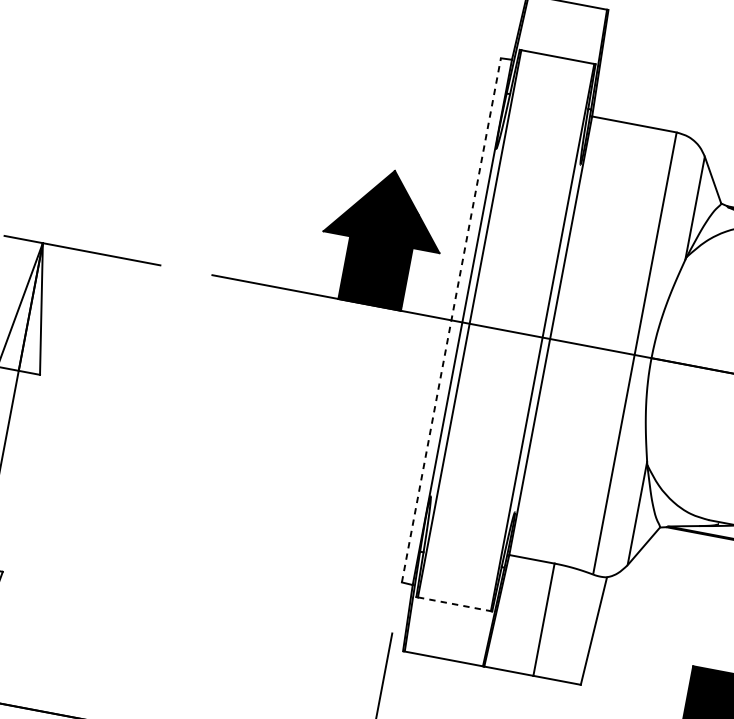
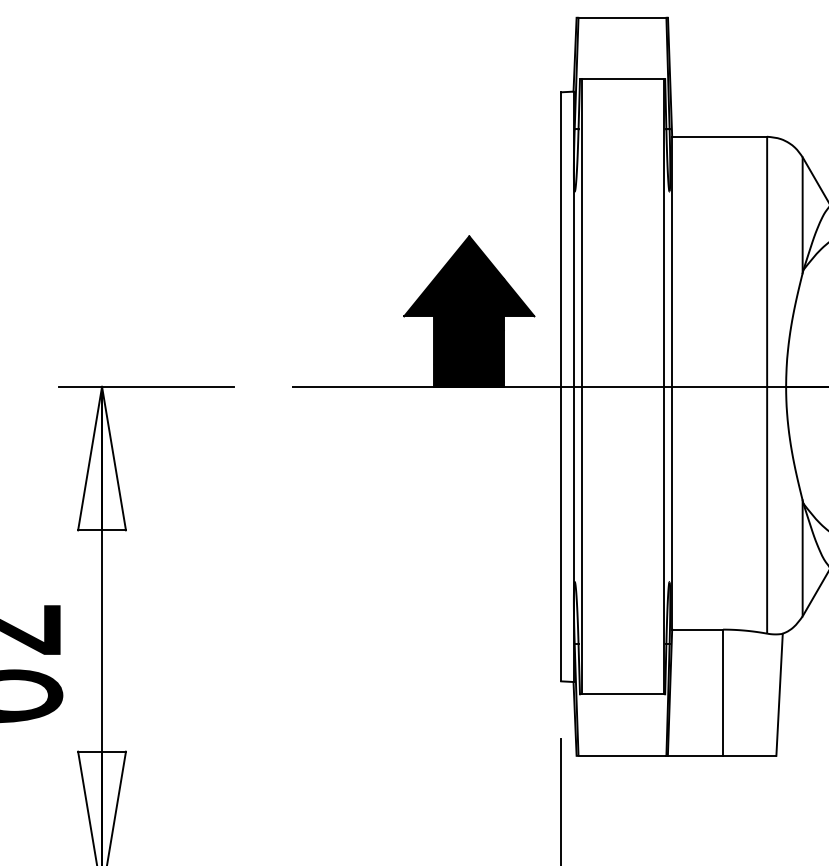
line: (451, 320) -> (561, 386), dashed -> solid
line: (454, 604) -> (622, 694), dashed -> solid

